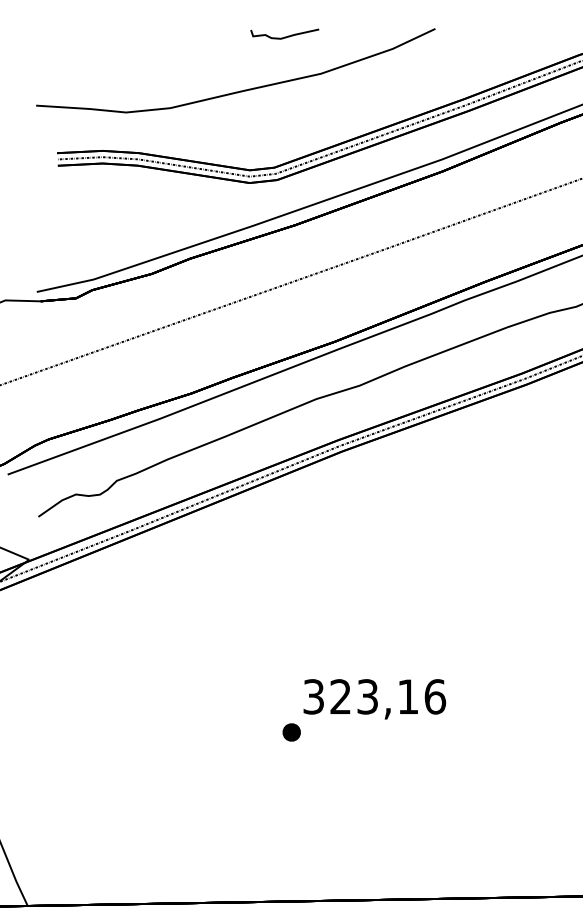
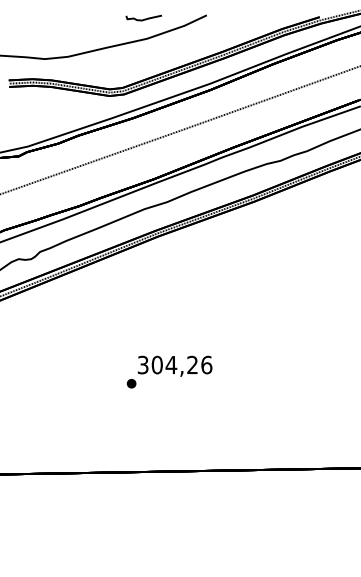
curve: (285, 34) -> (144, 18), moved
text: (373, 695) -> (174, 364), 323,16 -> 304,26

